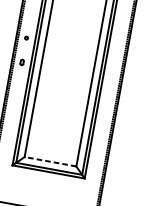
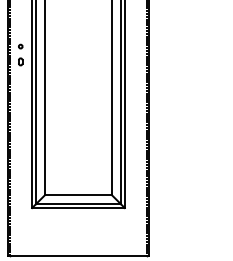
part: (22, 62) -> (20, 61), moved
line: (49, 161) -> (77, 194), dashed -> solid

